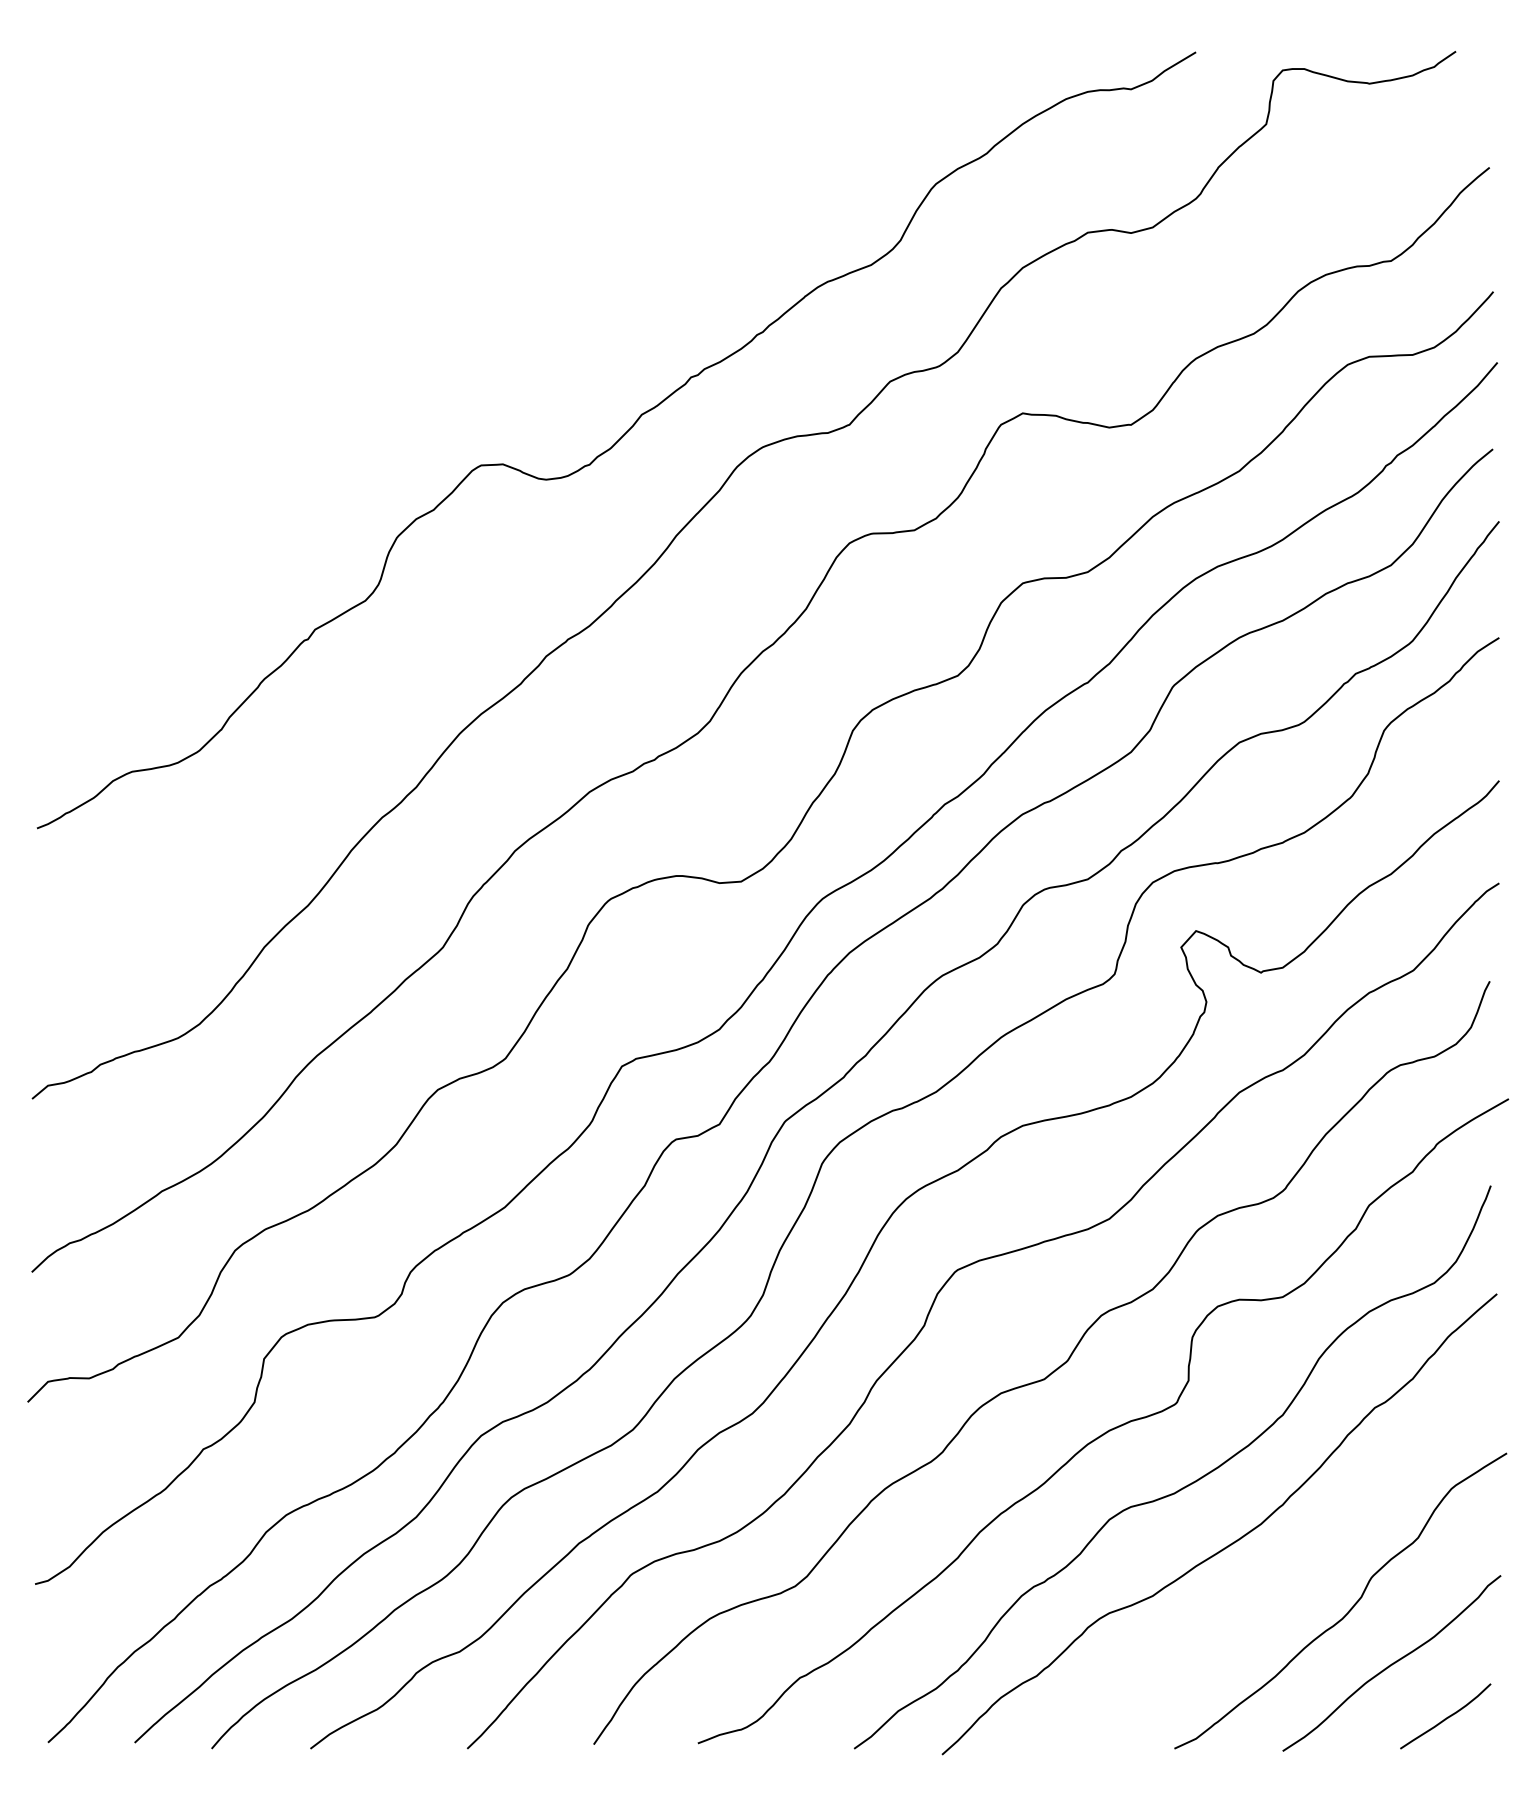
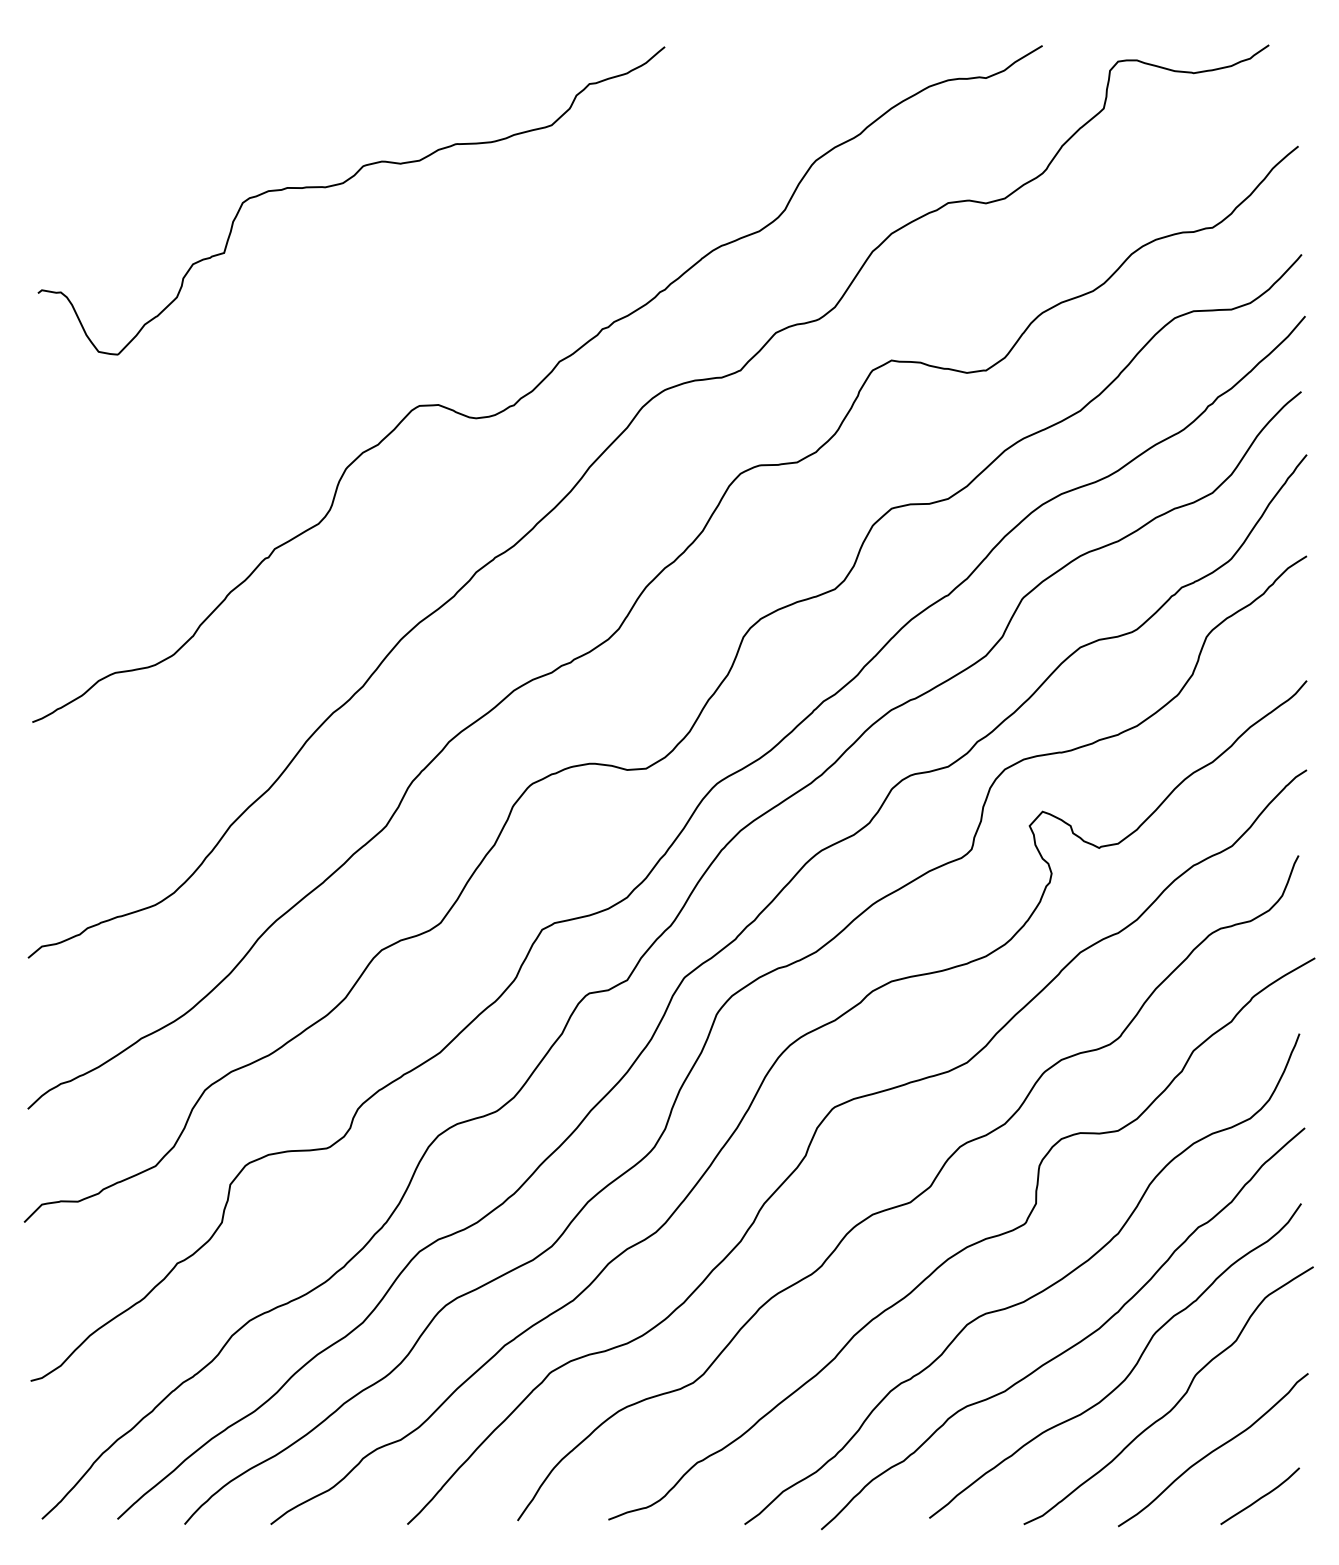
curve: (394, 210) -> (343, 183), added
curve: (1296, 1573) -> (1130, 1371), added

